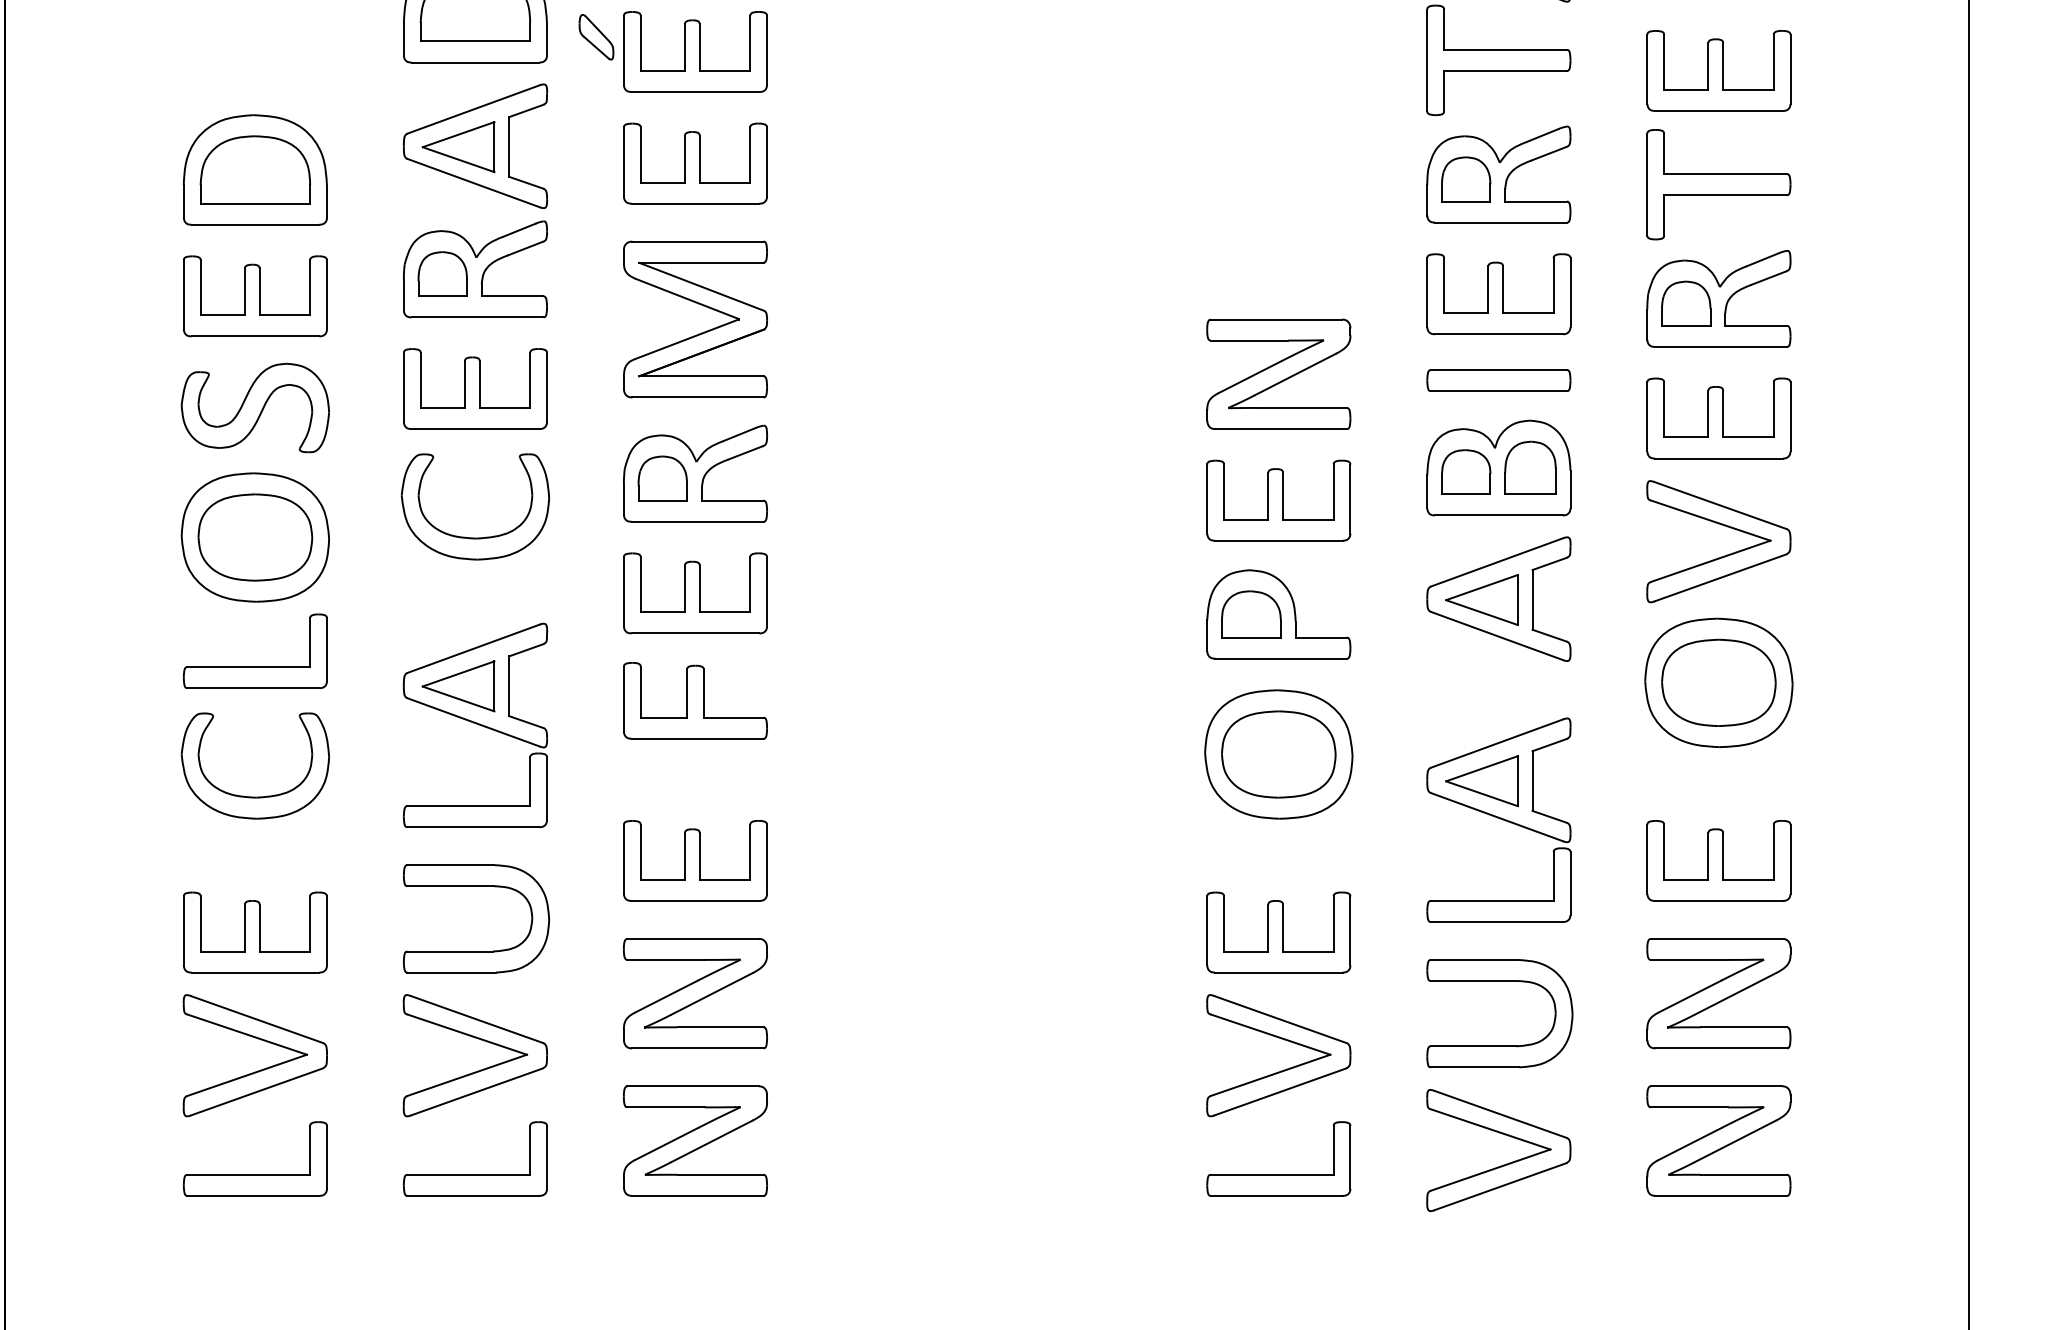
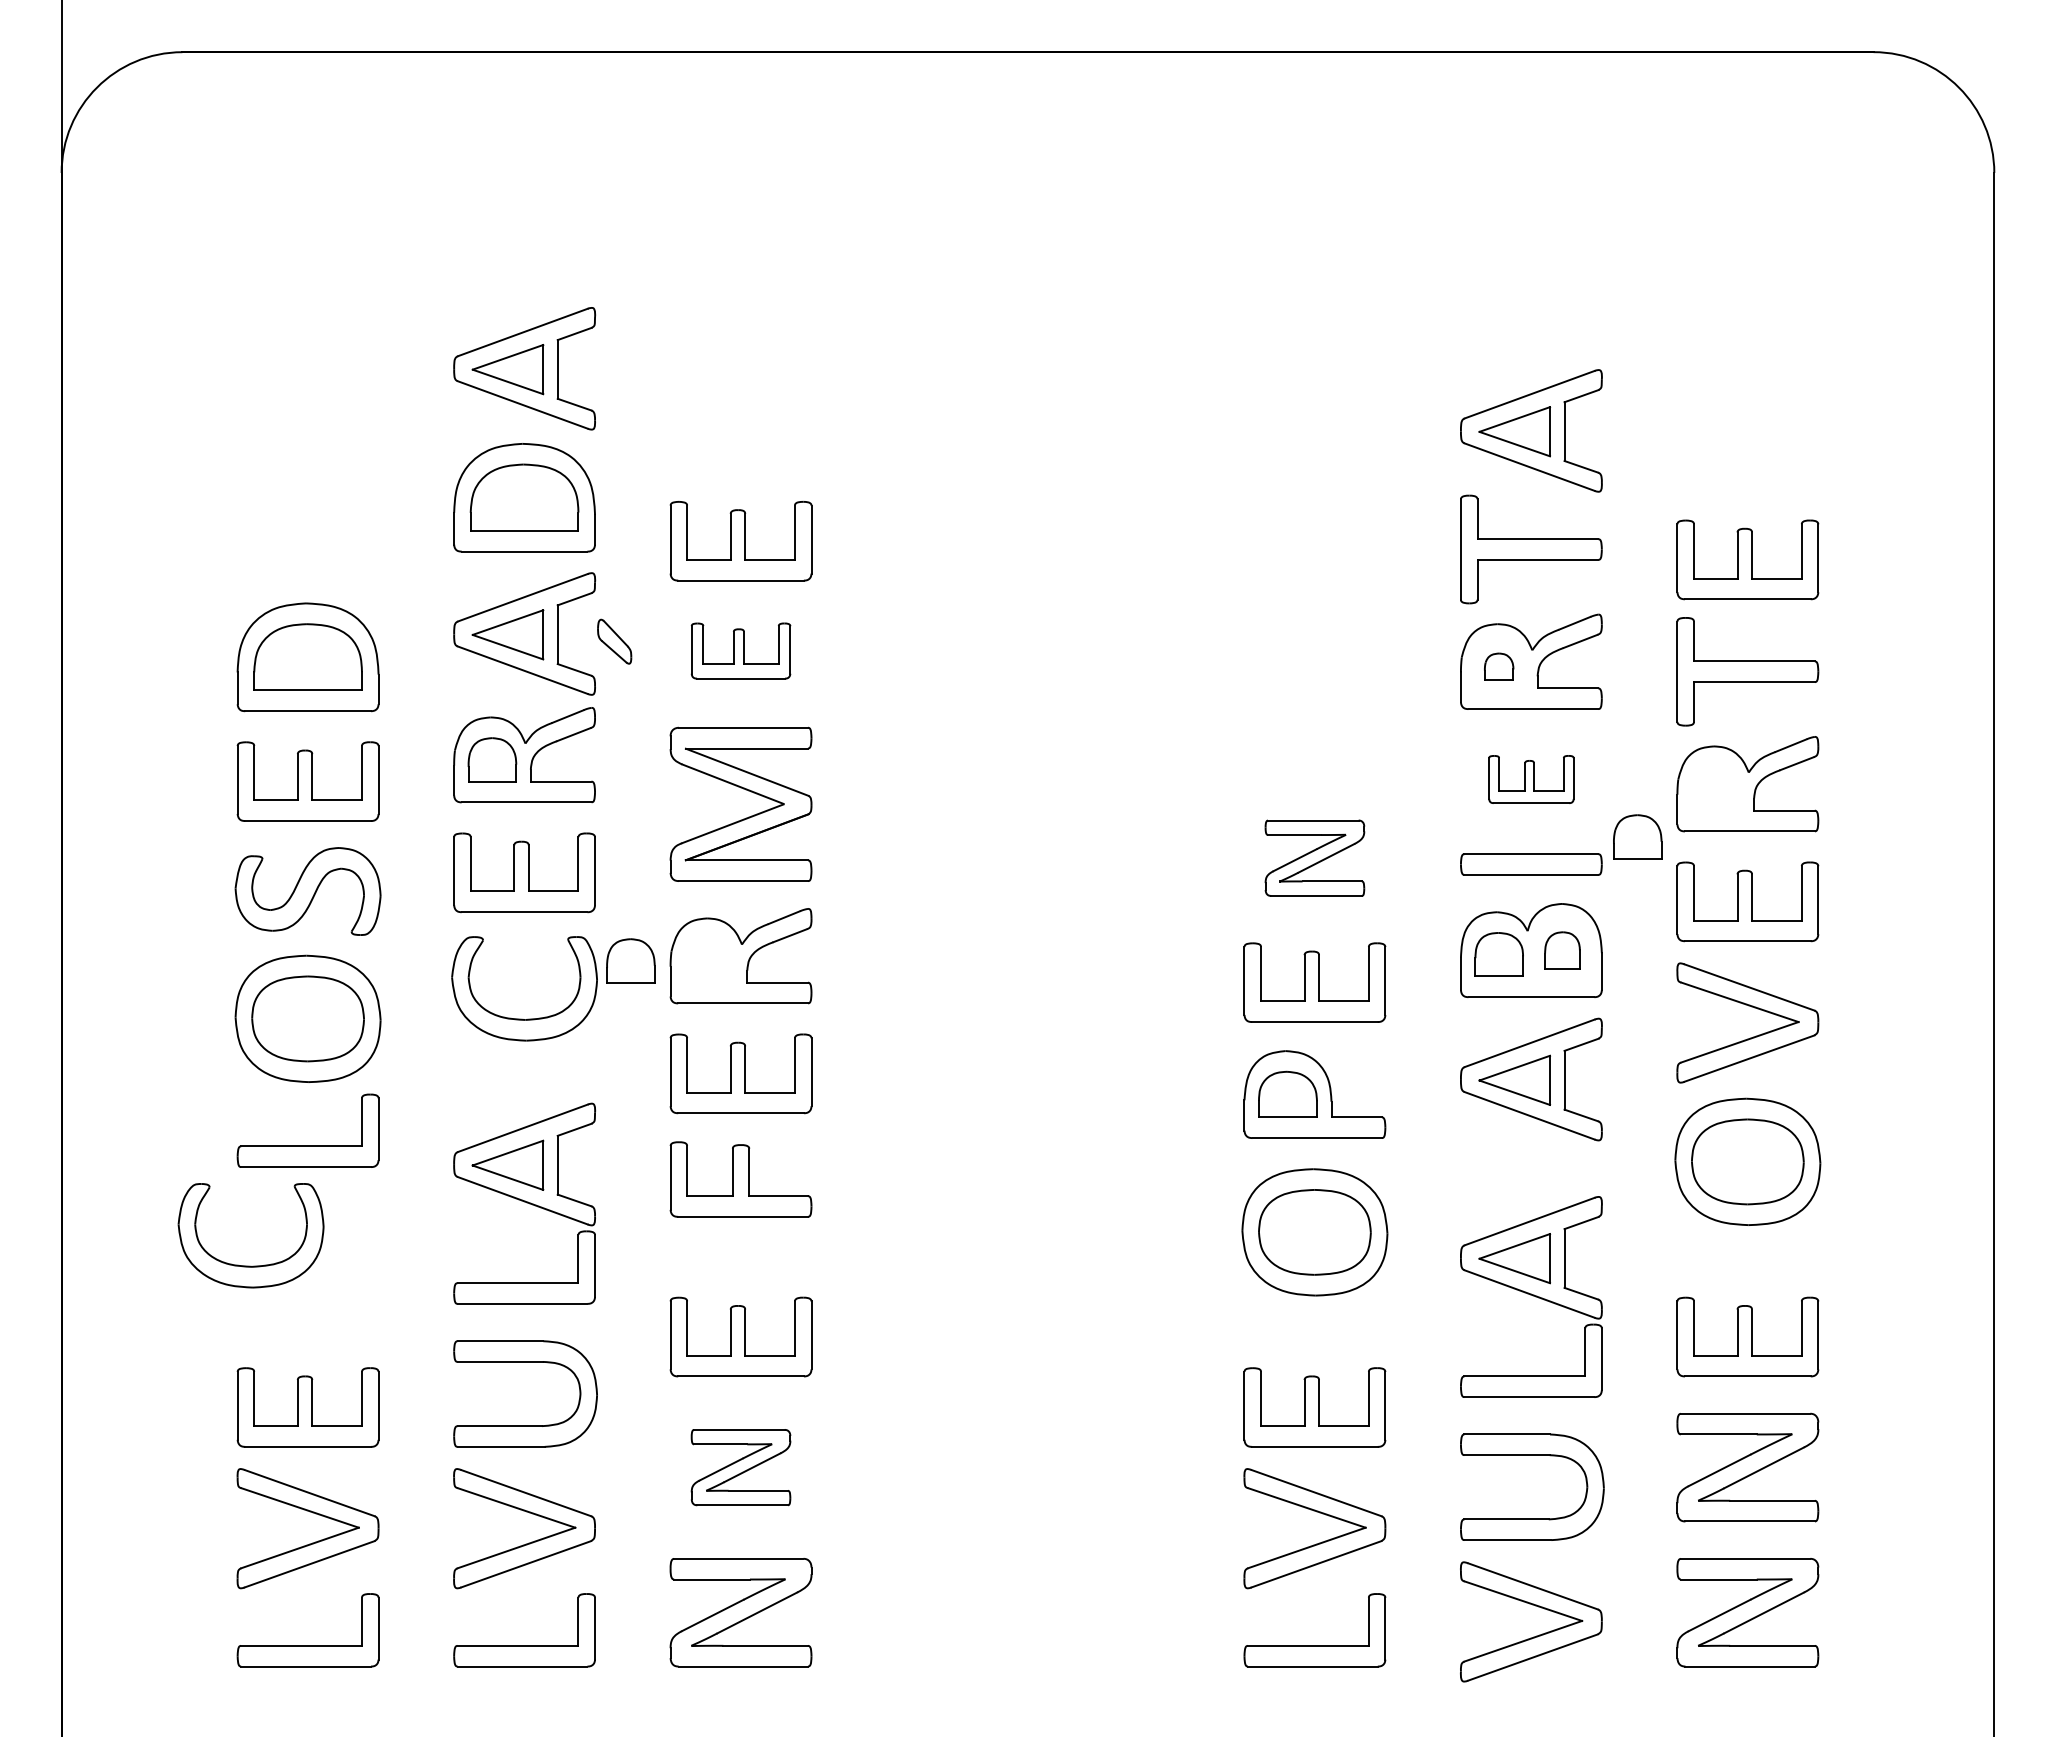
part: (596, 36) -> (614, 641), moved
part: (694, 163) -> (740, 650), size x0.7
part: (1465, 179) -> (1498, 666), size x0.6
part: (1498, 294) -> (1531, 779), size x0.6
part: (1686, 303) -> (1637, 836), moved
part: (1278, 373) -> (1314, 857), size x0.7
part: (1530, 466) -> (1562, 949), size x0.7
part: (662, 478) -> (630, 960), moved
part: (254, 796) -> (250, 1265), moved
part: (694, 993) -> (740, 1467), size x0.7

